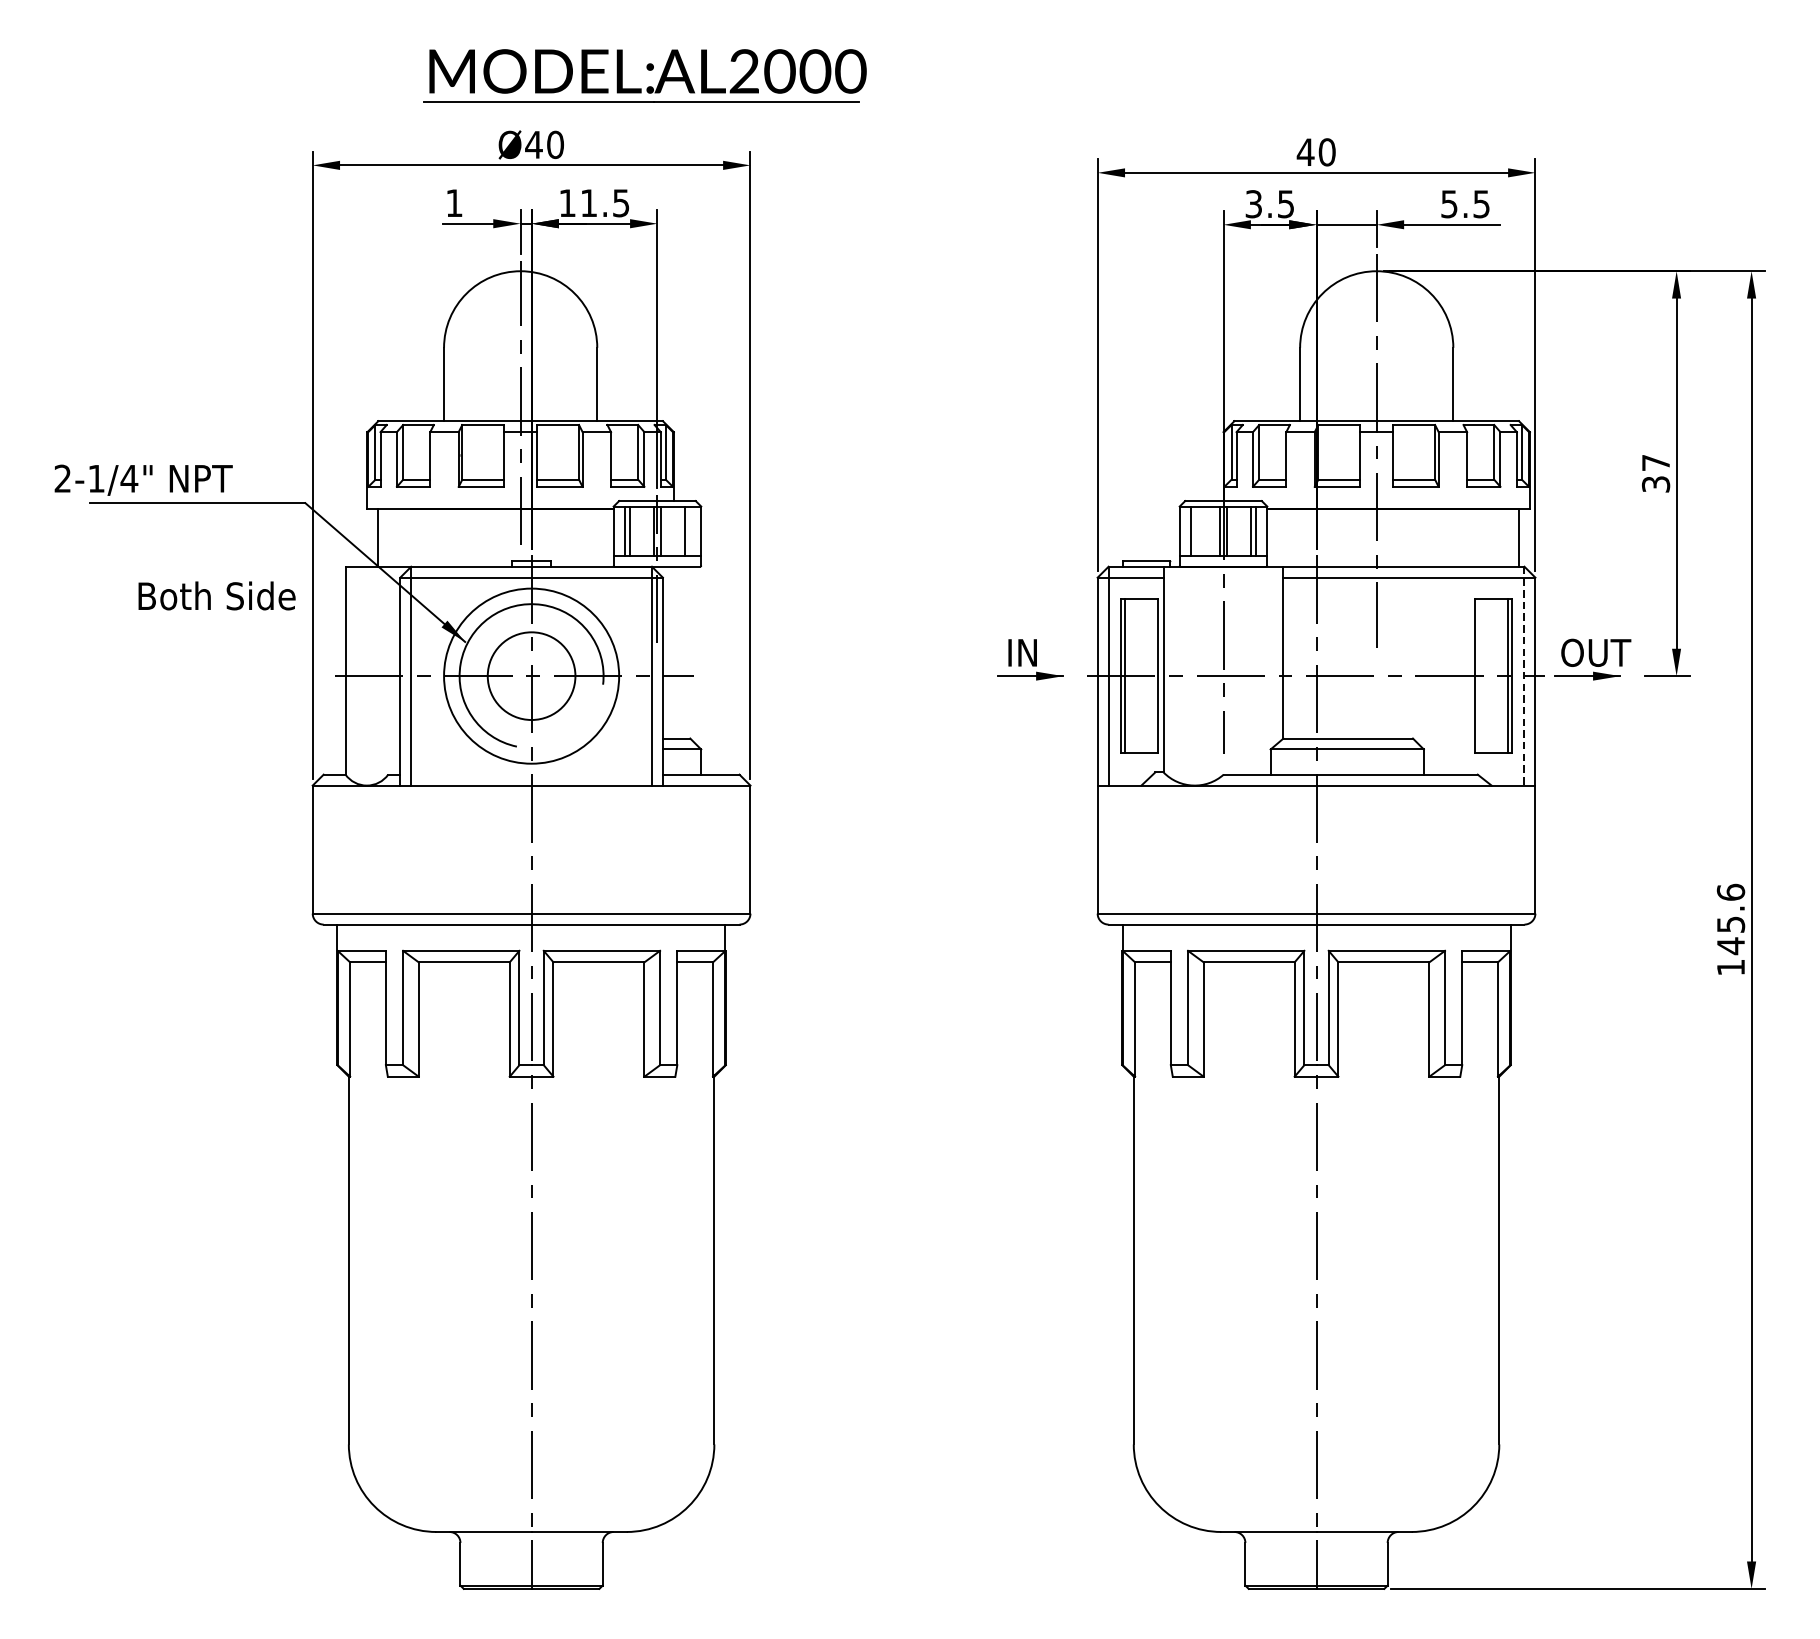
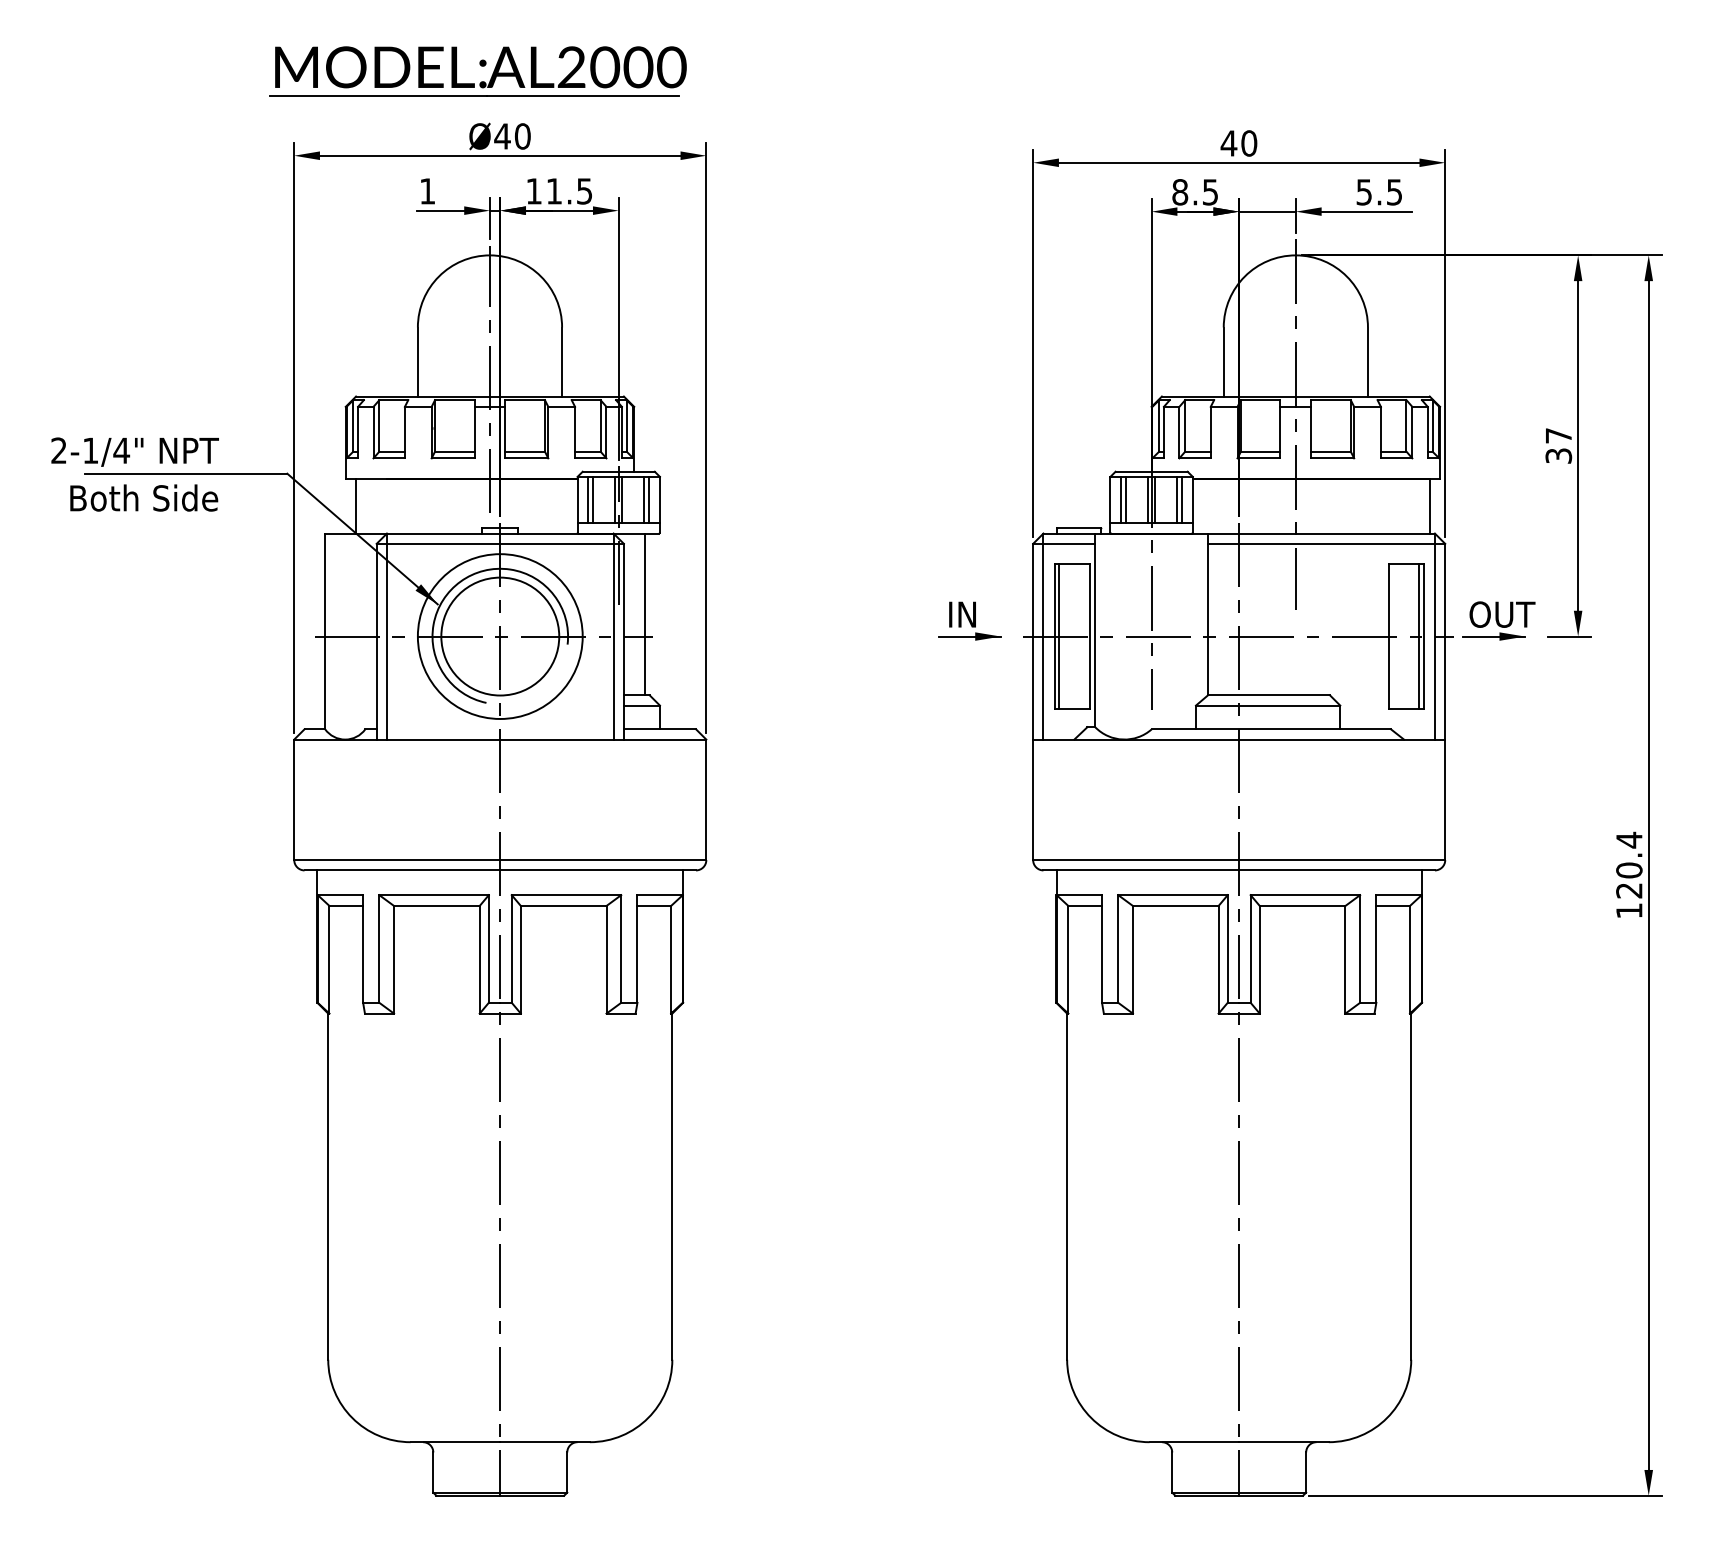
part: (648, 70) -> (481, 66), moved
text: (1254, 204) -> (1180, 192), 3.5 -> 8.5
line: (690, 530) -> (649, 499), added
line: (1196, 530) -> (1126, 499), added
text: (217, 595) -> (144, 497), moved
line: (684, 652) -> (644, 614), added
circle: (531, 676) -> (500, 636), size x1.43
line: (1524, 677) -> (1434, 637), dashed -> solid
text: (1731, 919) -> (1629, 865), 145.6 -> 120.4

